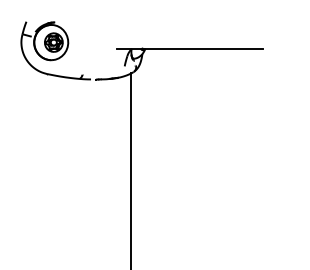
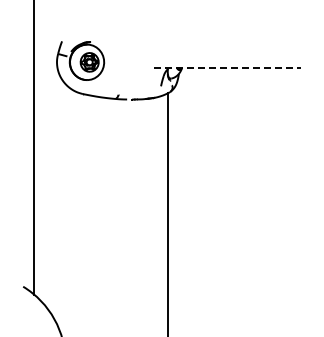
line: (190, 48) -> (227, 68), solid -> dashed

